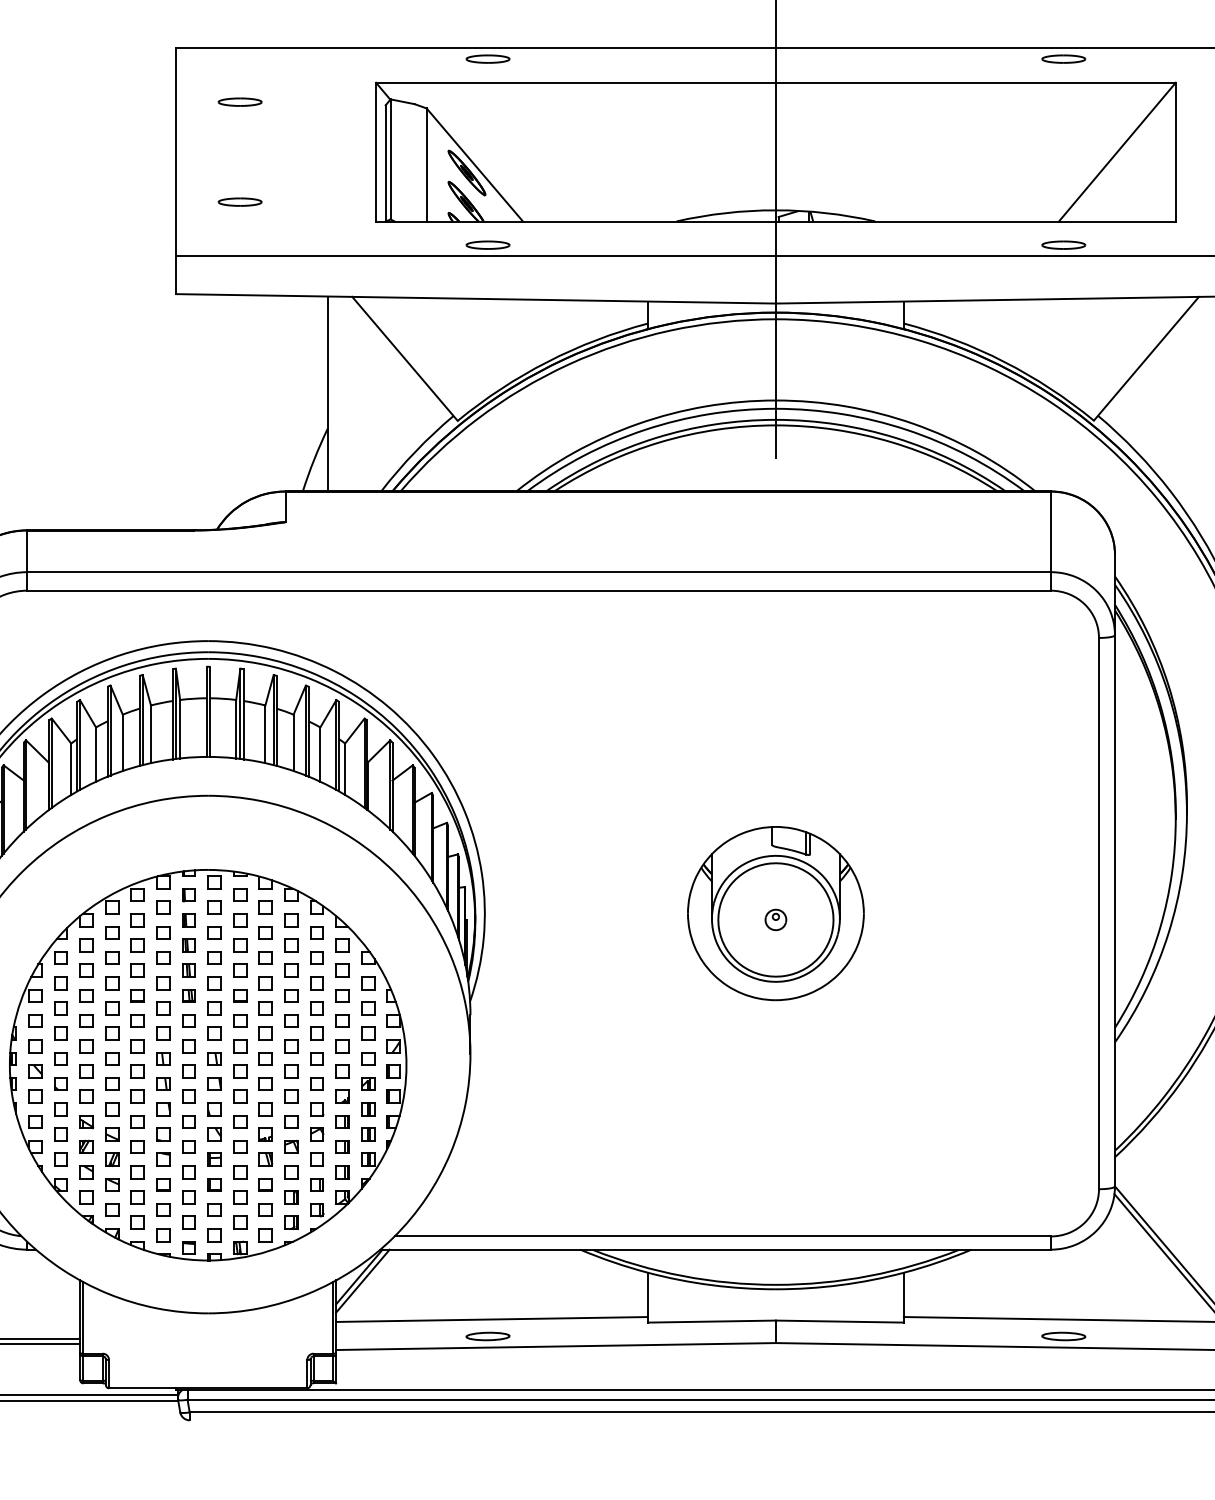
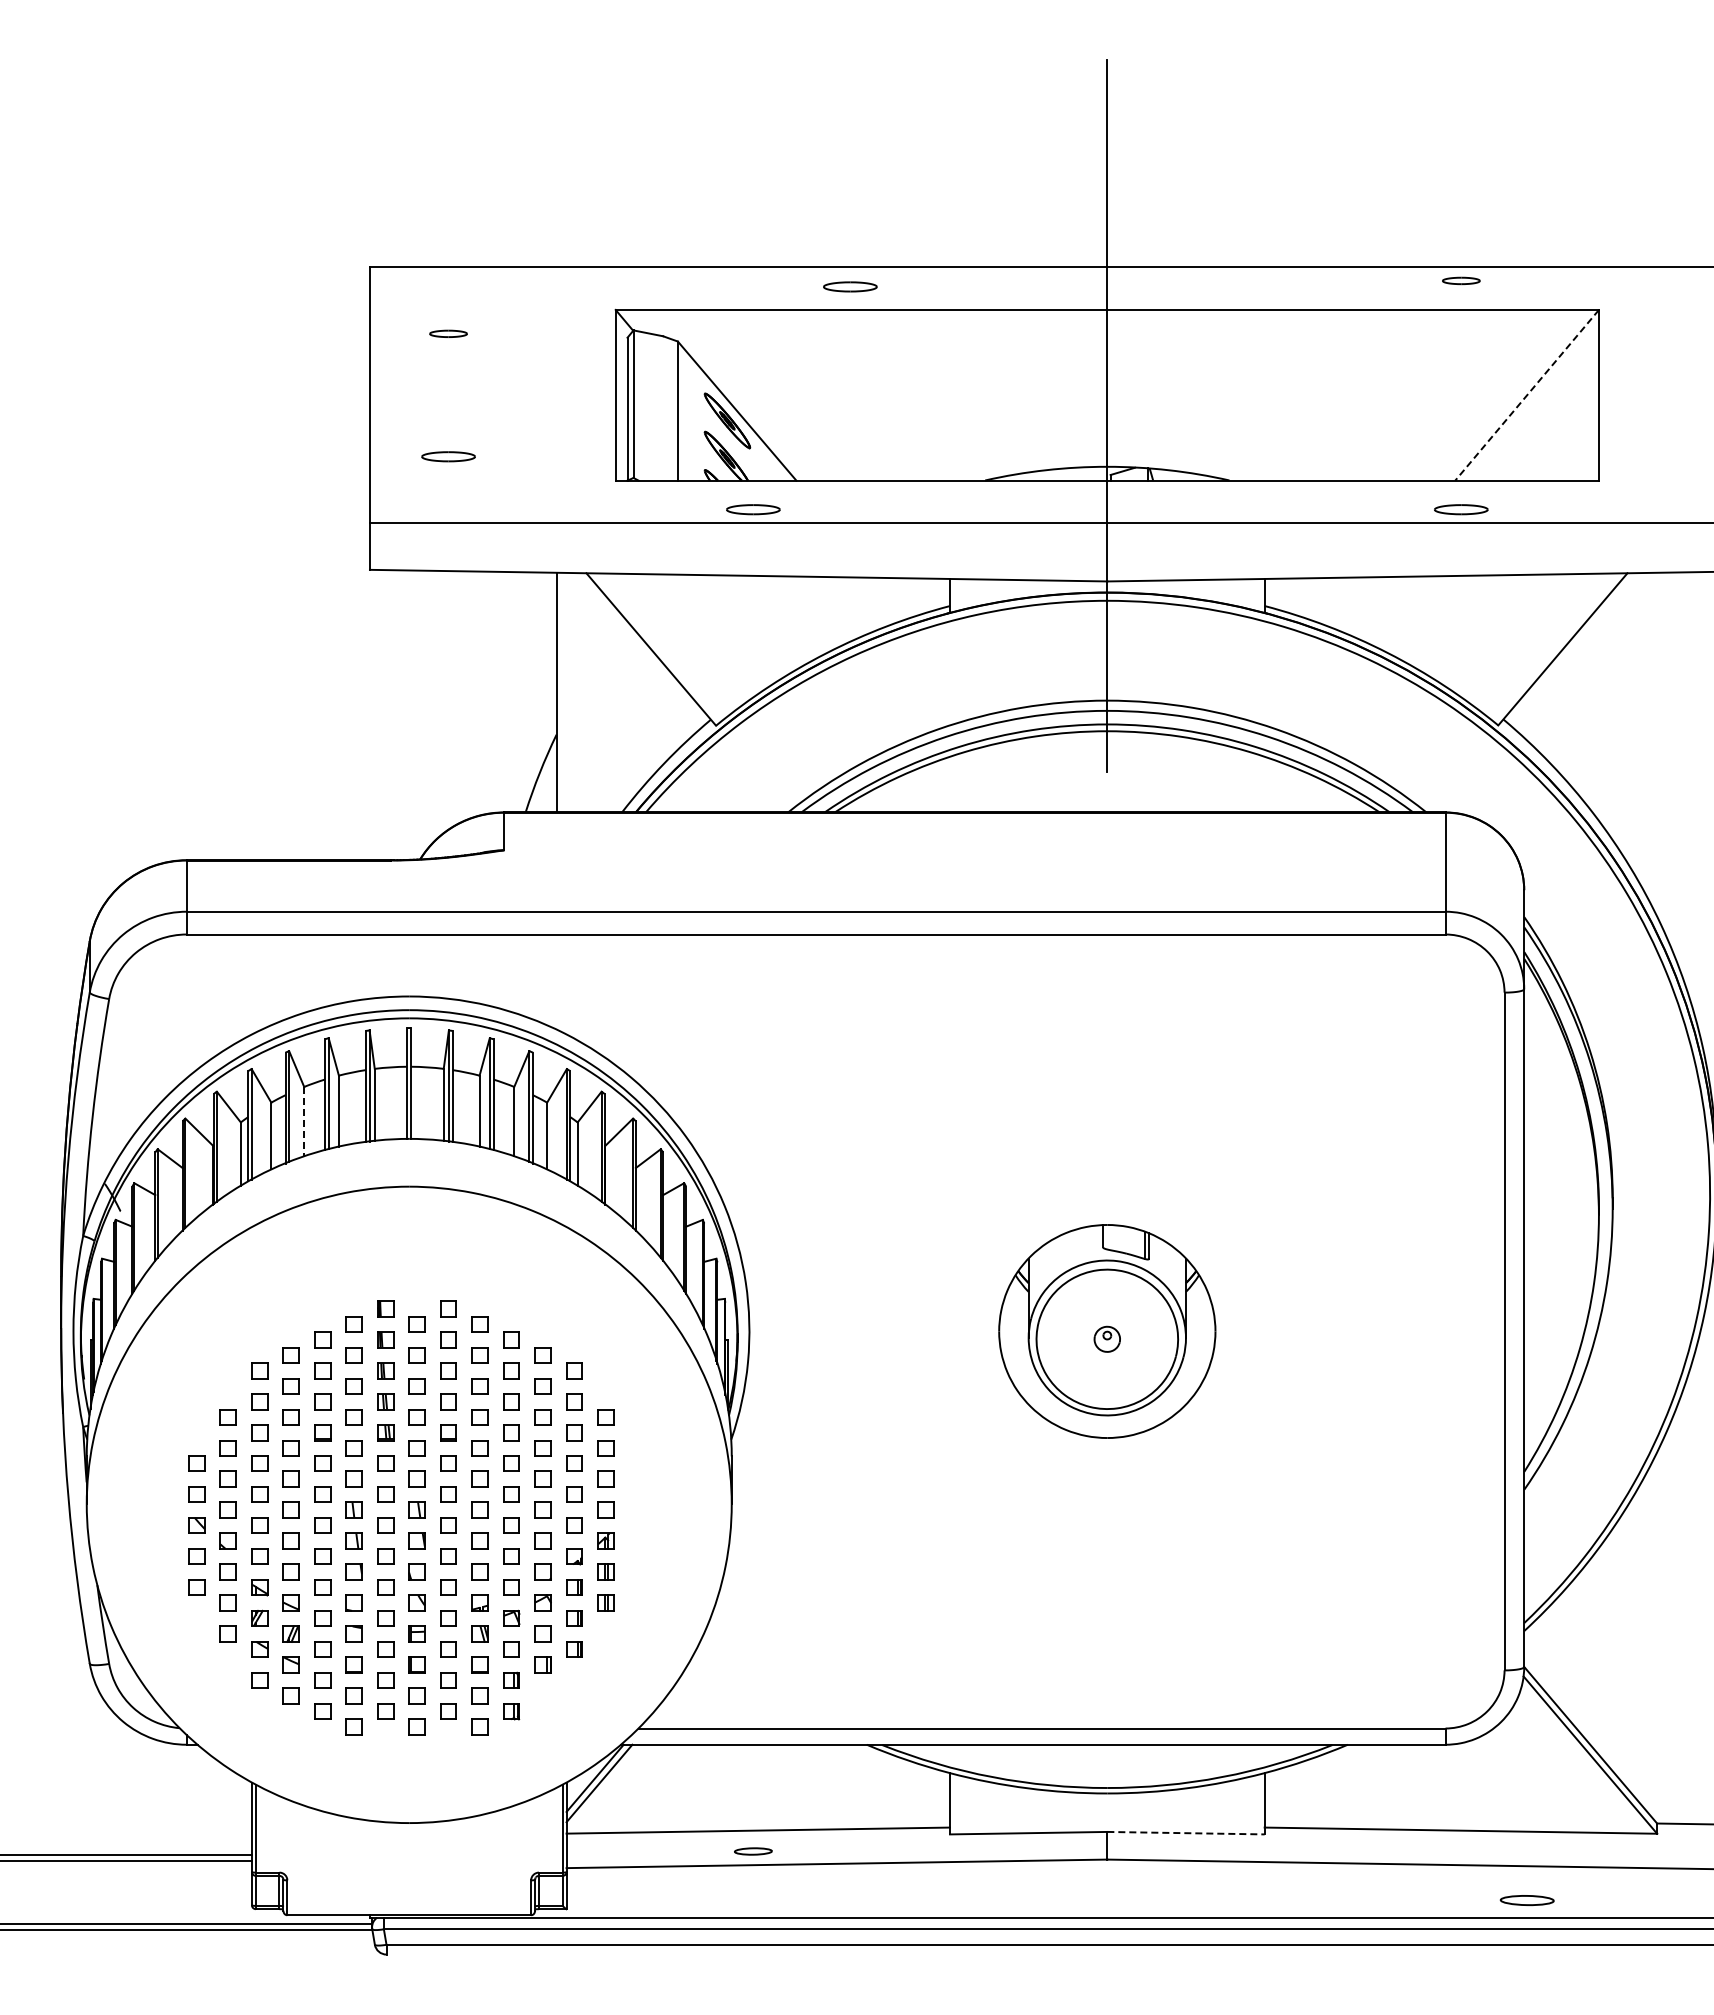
part: (488, 58) -> (850, 286), moved
part: (1063, 58) -> (1461, 280), size x0.7
part: (240, 101) -> (448, 333), size x0.7
line: (1117, 152) -> (1527, 395), solid -> dashed
line: (122, 742) -> (304, 1121), solid -> dashed
part: (207, 1064) -> (408, 1517), removed
line: (839, 1321) -> (1185, 1833), solid -> dashed
part: (488, 1336) -> (753, 1851), size x0.7
part: (1063, 1336) -> (1526, 1900), moved

